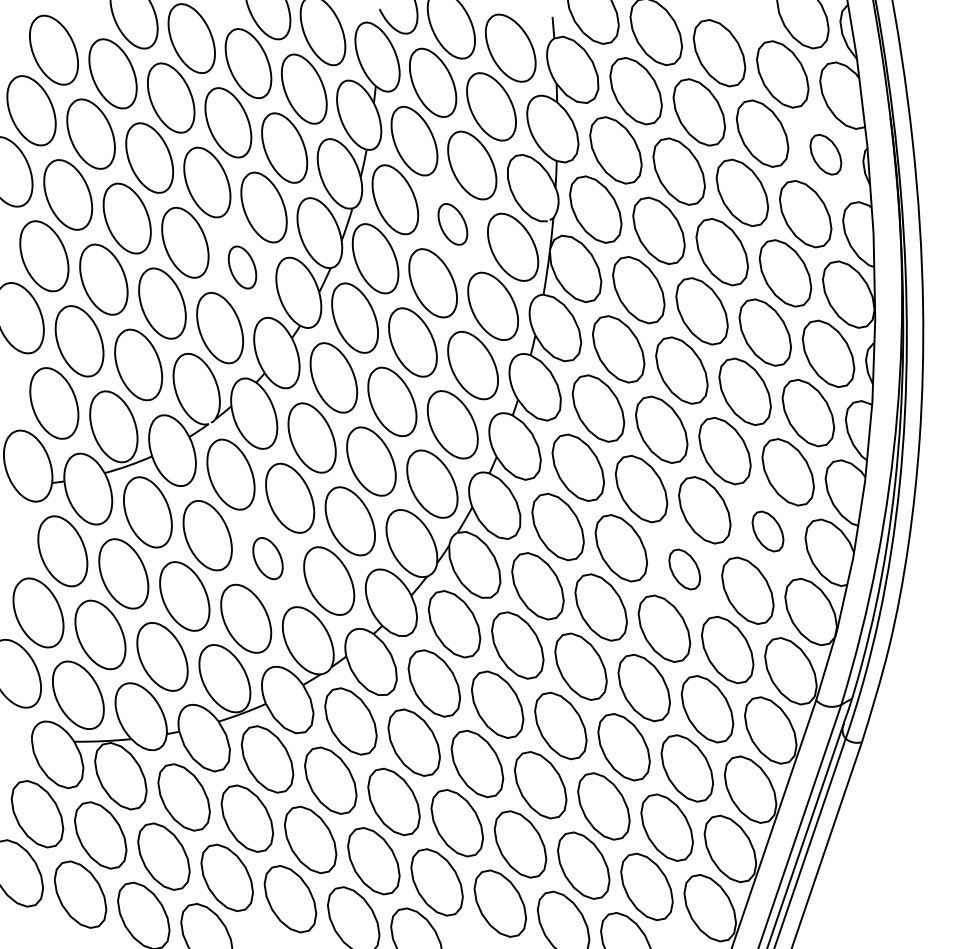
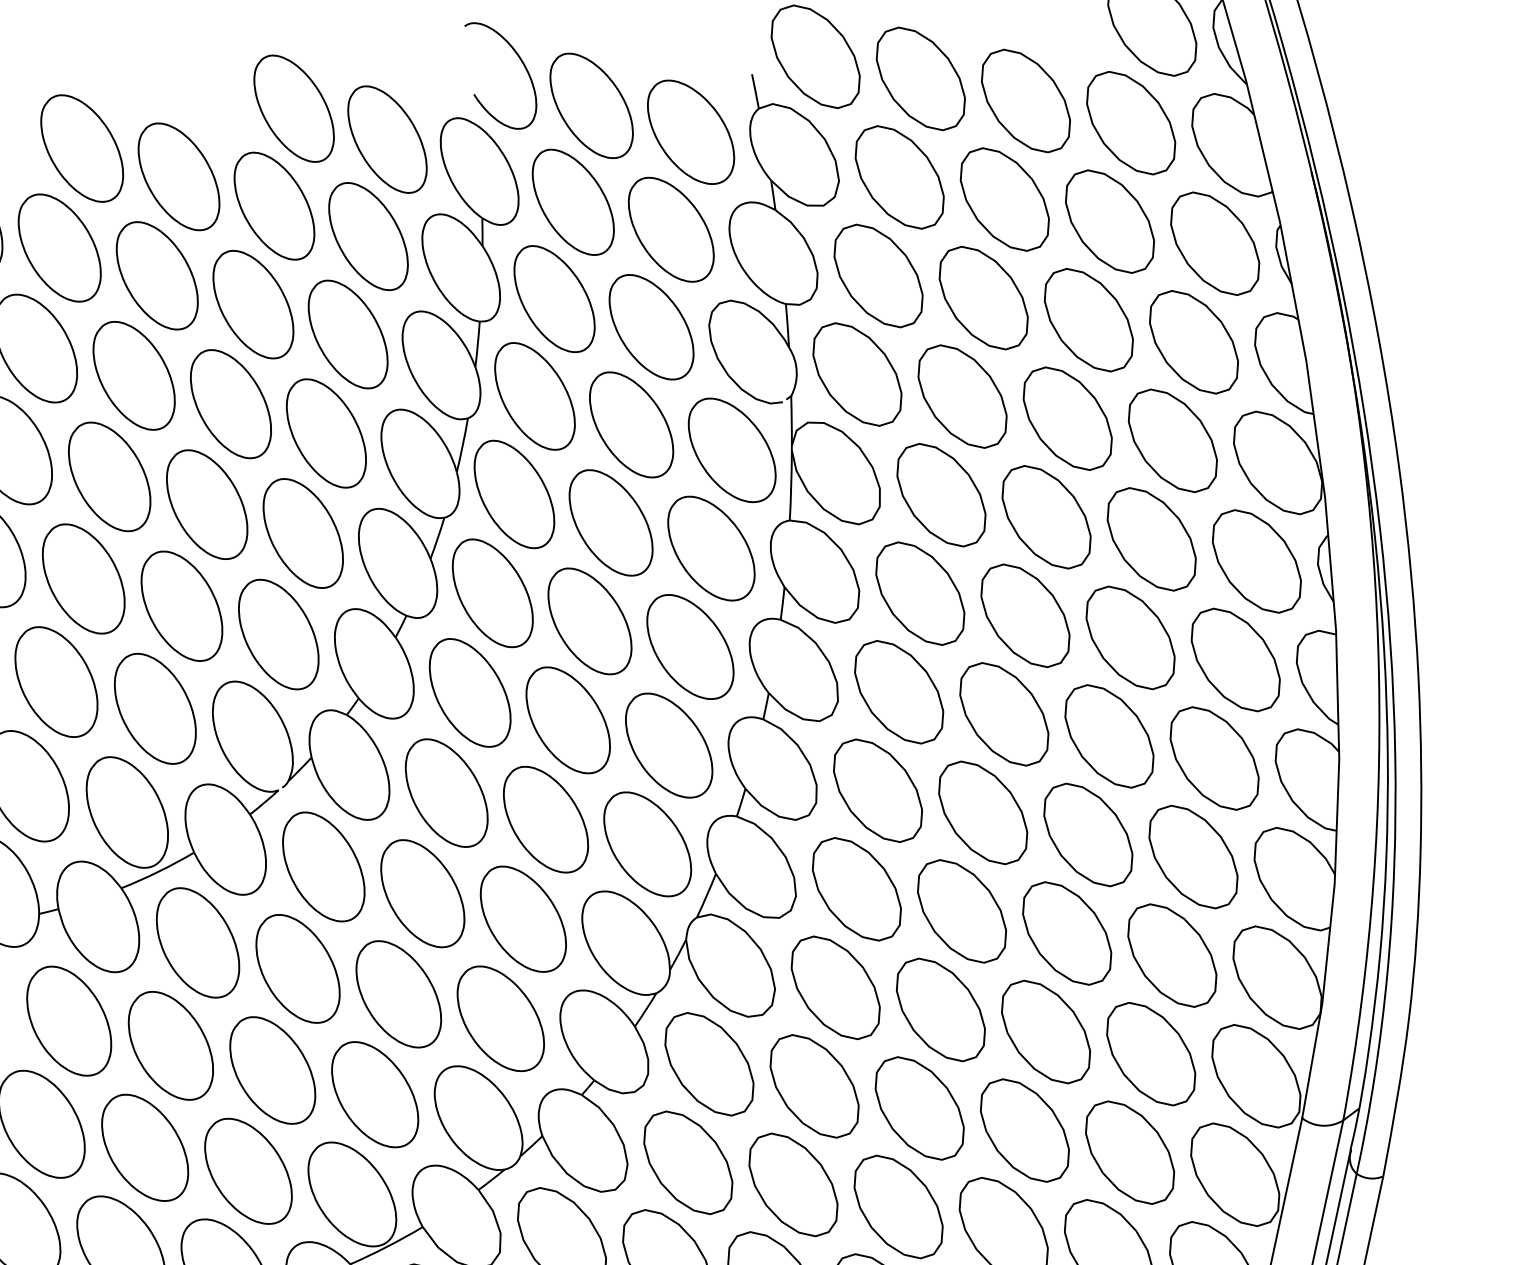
part: (825, 154) -> (1214, 243), size x1.67
part: (452, 224) -> (631, 425), size x1.67
part: (242, 267) -> (303, 533), size x1.67
part: (767, 531) -> (1192, 857), size x1.67
part: (267, 558) -> (397, 994), size x1.67
part: (684, 569) -> (1066, 933), size x1.67

